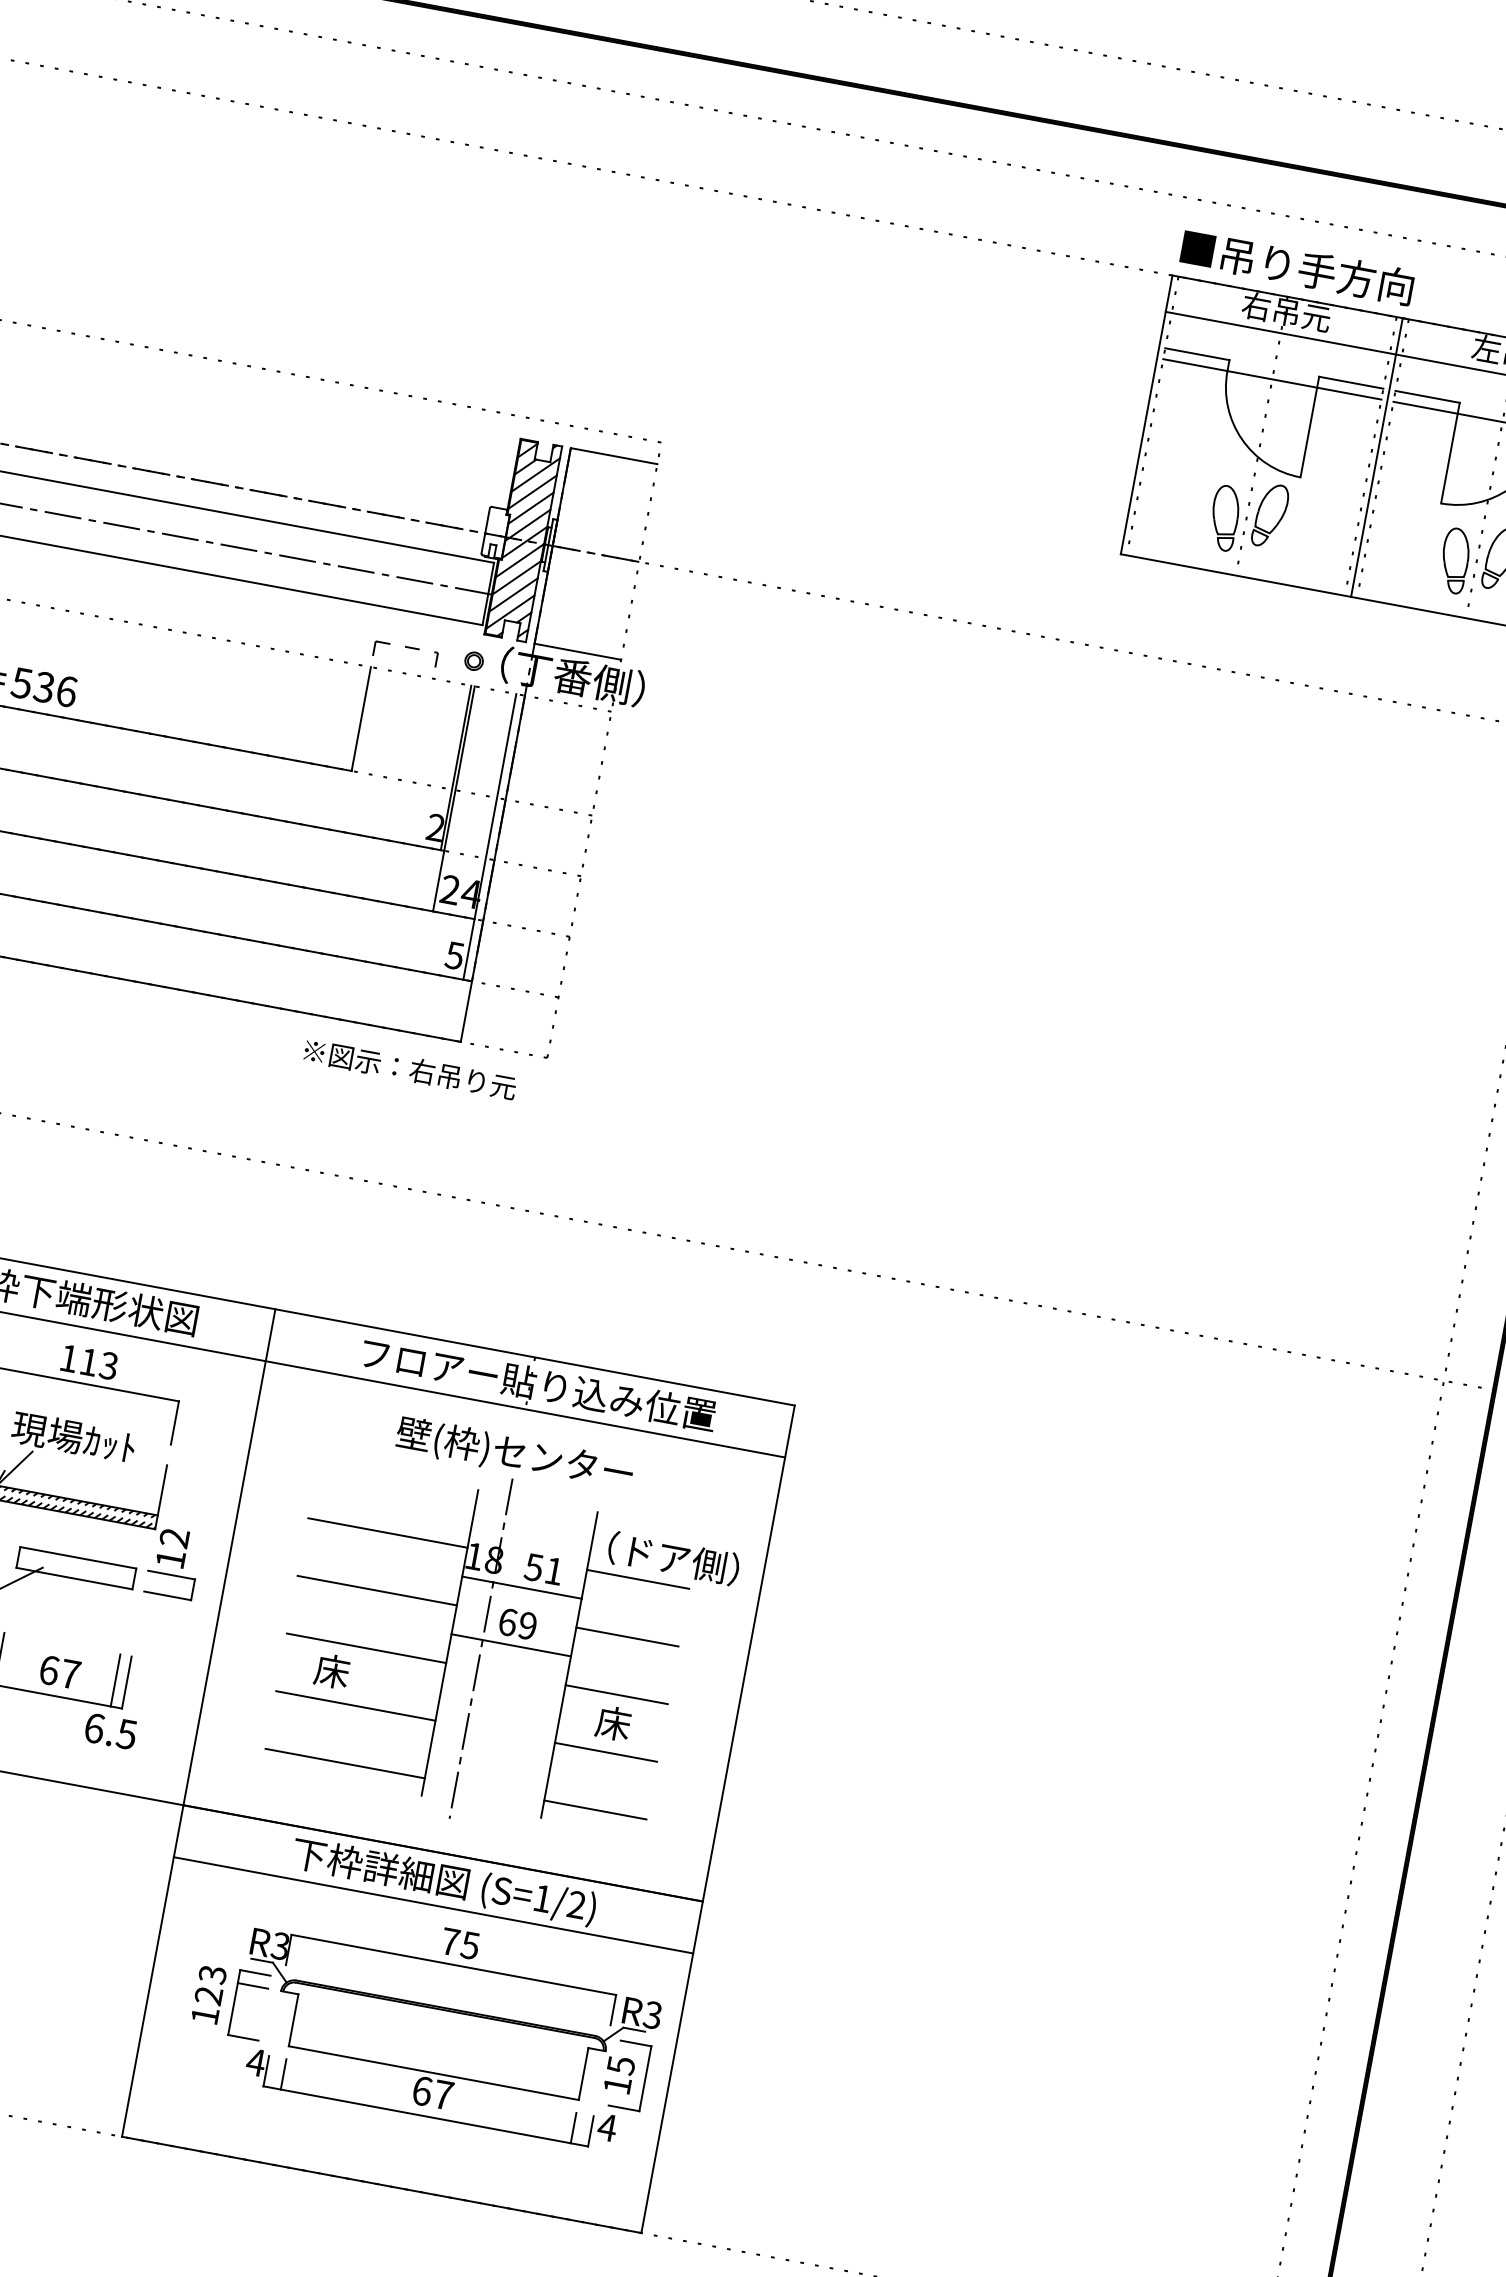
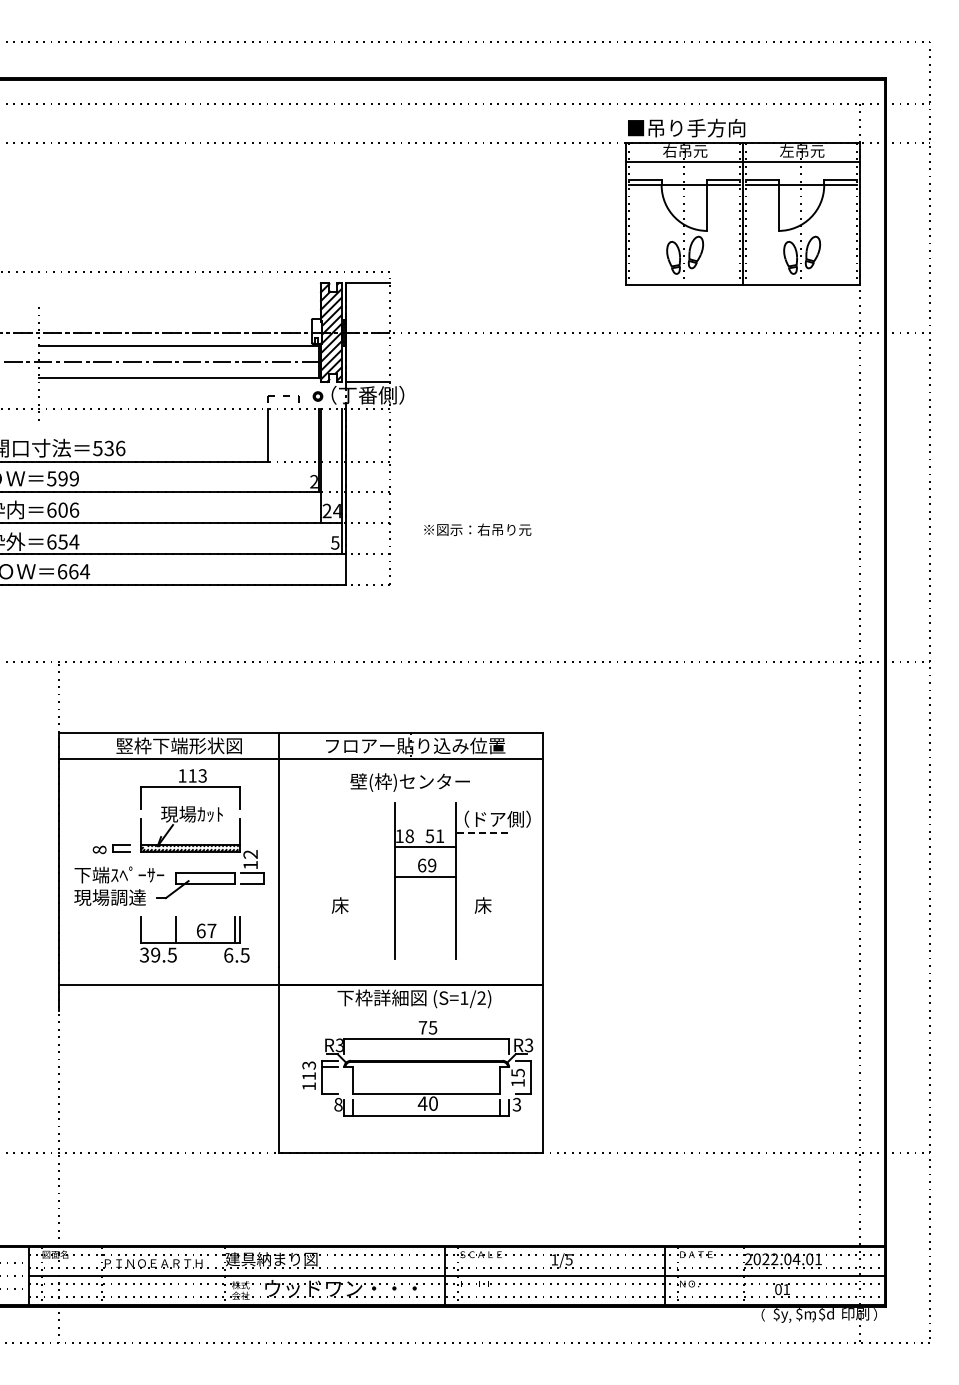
text: (409, 1068) -> (477, 529), moved
line: (386, 1532) -> (354, 832), removed
line: (638, 1579) -> (482, 832), solid -> dashed
line: (376, 1589) -> (354, 861), removed
line: (628, 1636) -> (482, 861), removed
line: (481, 1647) -> (411, 880), removed
line: (365, 1648) -> (354, 891), removed
line: (617, 1695) -> (482, 891), removed
line: (354, 1705) -> (354, 920), removed
line: (606, 1752) -> (482, 920), removed
line: (344, 1762) -> (354, 949), removed
line: (596, 1809) -> (482, 949), removed
line: (433, 1905) -> (411, 1011), removed
text: (207, 1995) -> (308, 1076), 12 -> 11
text: (254, 2061) -> (337, 1104), 4 -> 8
text: (431, 2092) -> (427, 1103), 67 -> 40
text: (606, 2126) -> (516, 1104), 4 -> 3

